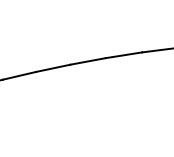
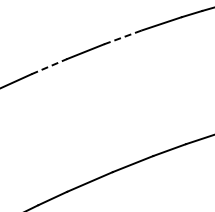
line: (124, 55) -> (123, 37), solid -> dashed
line: (53, 68) -> (49, 66), solid -> dashed

